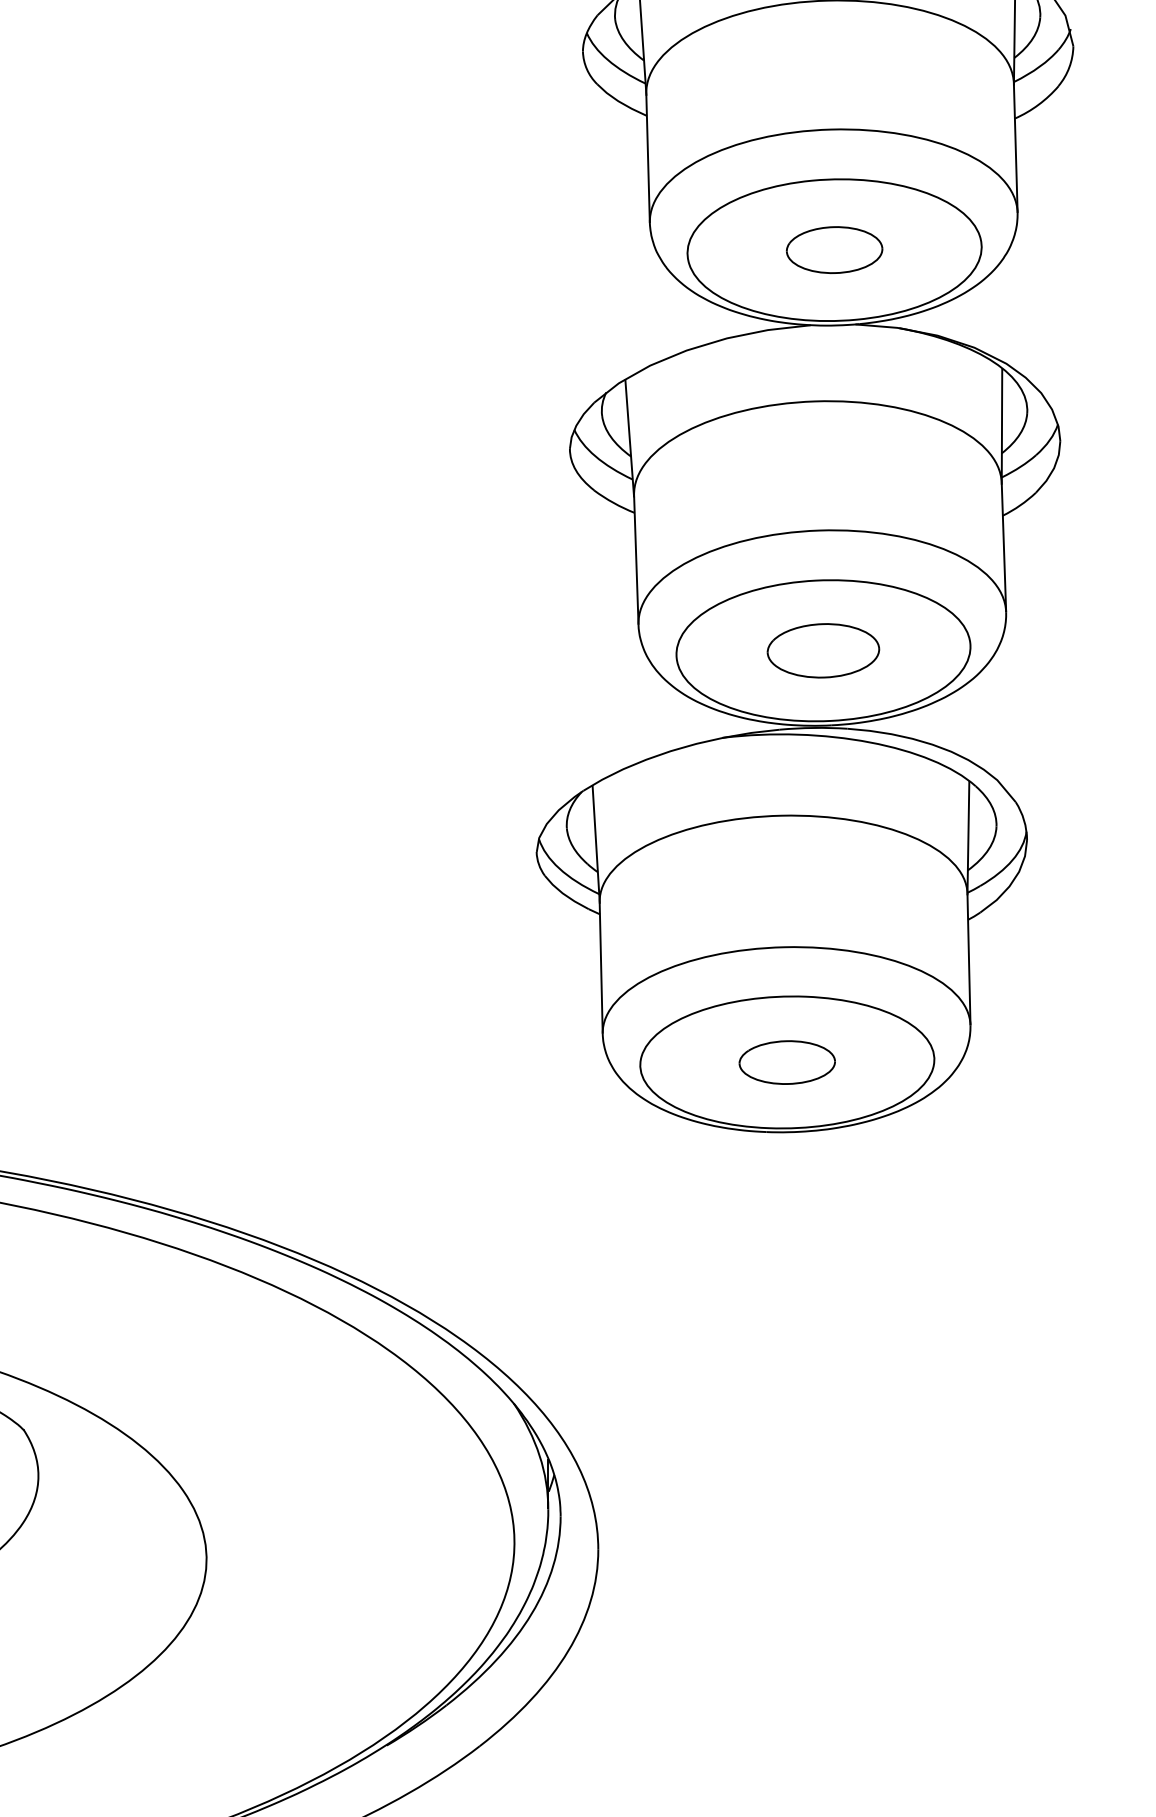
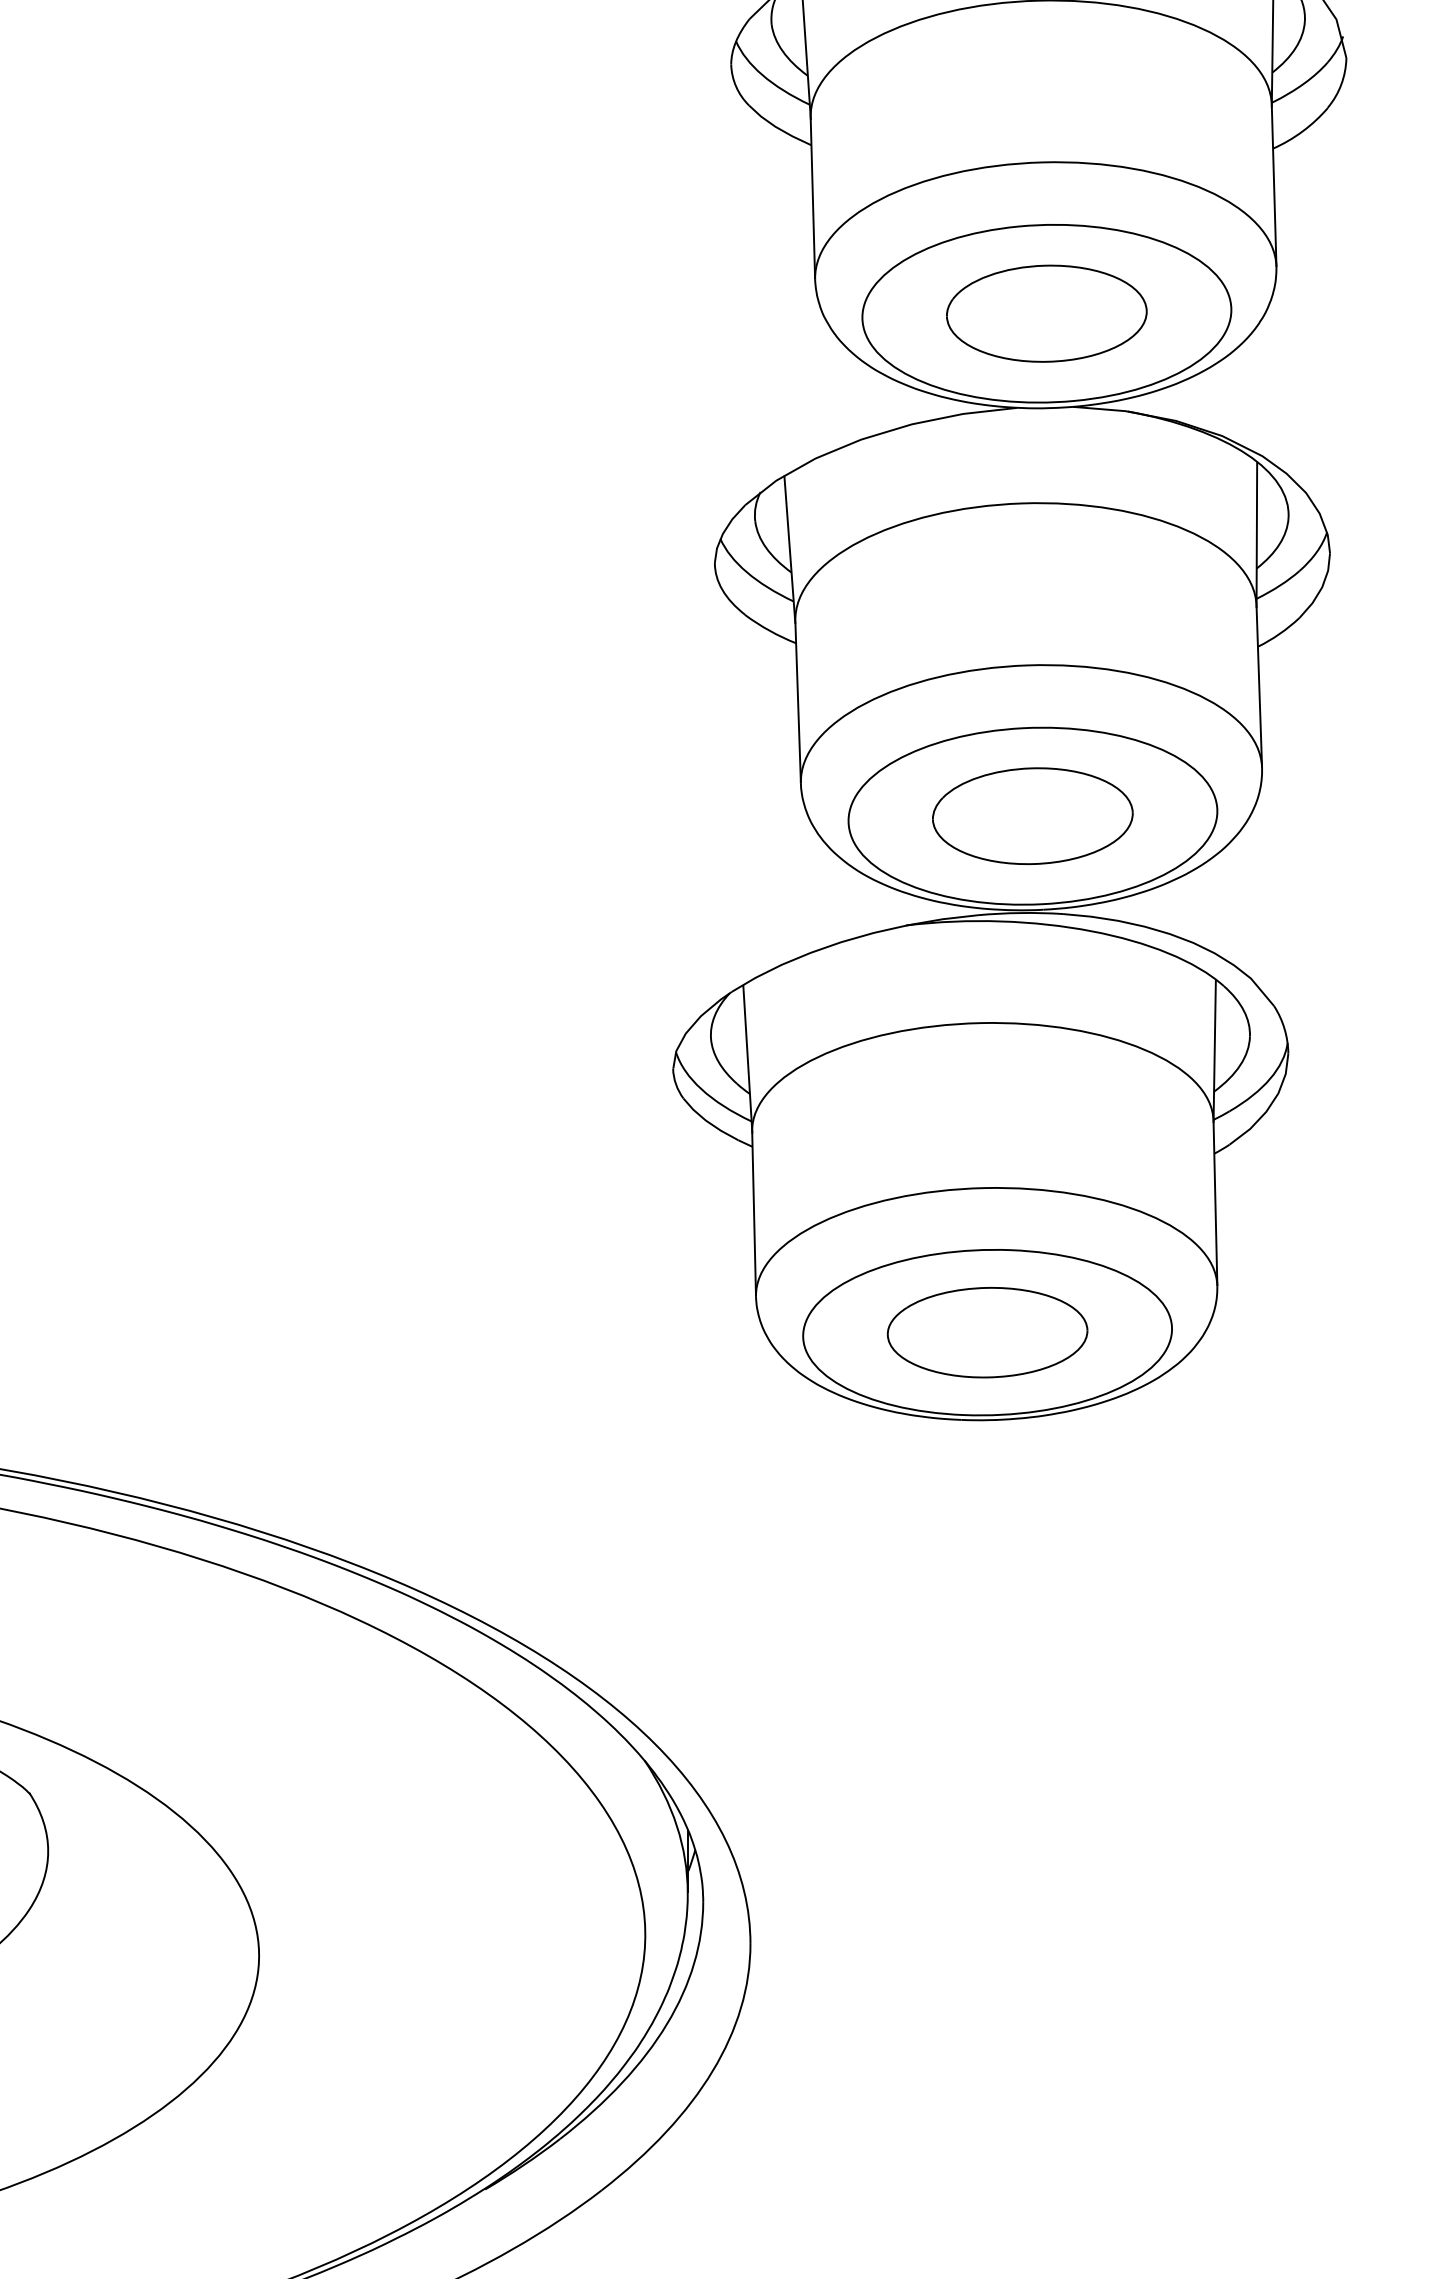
part: (834, 250) -> (1046, 313), size x1.67
part: (823, 651) -> (1032, 816), size x1.43
part: (787, 1062) -> (987, 1332), size x1.67

